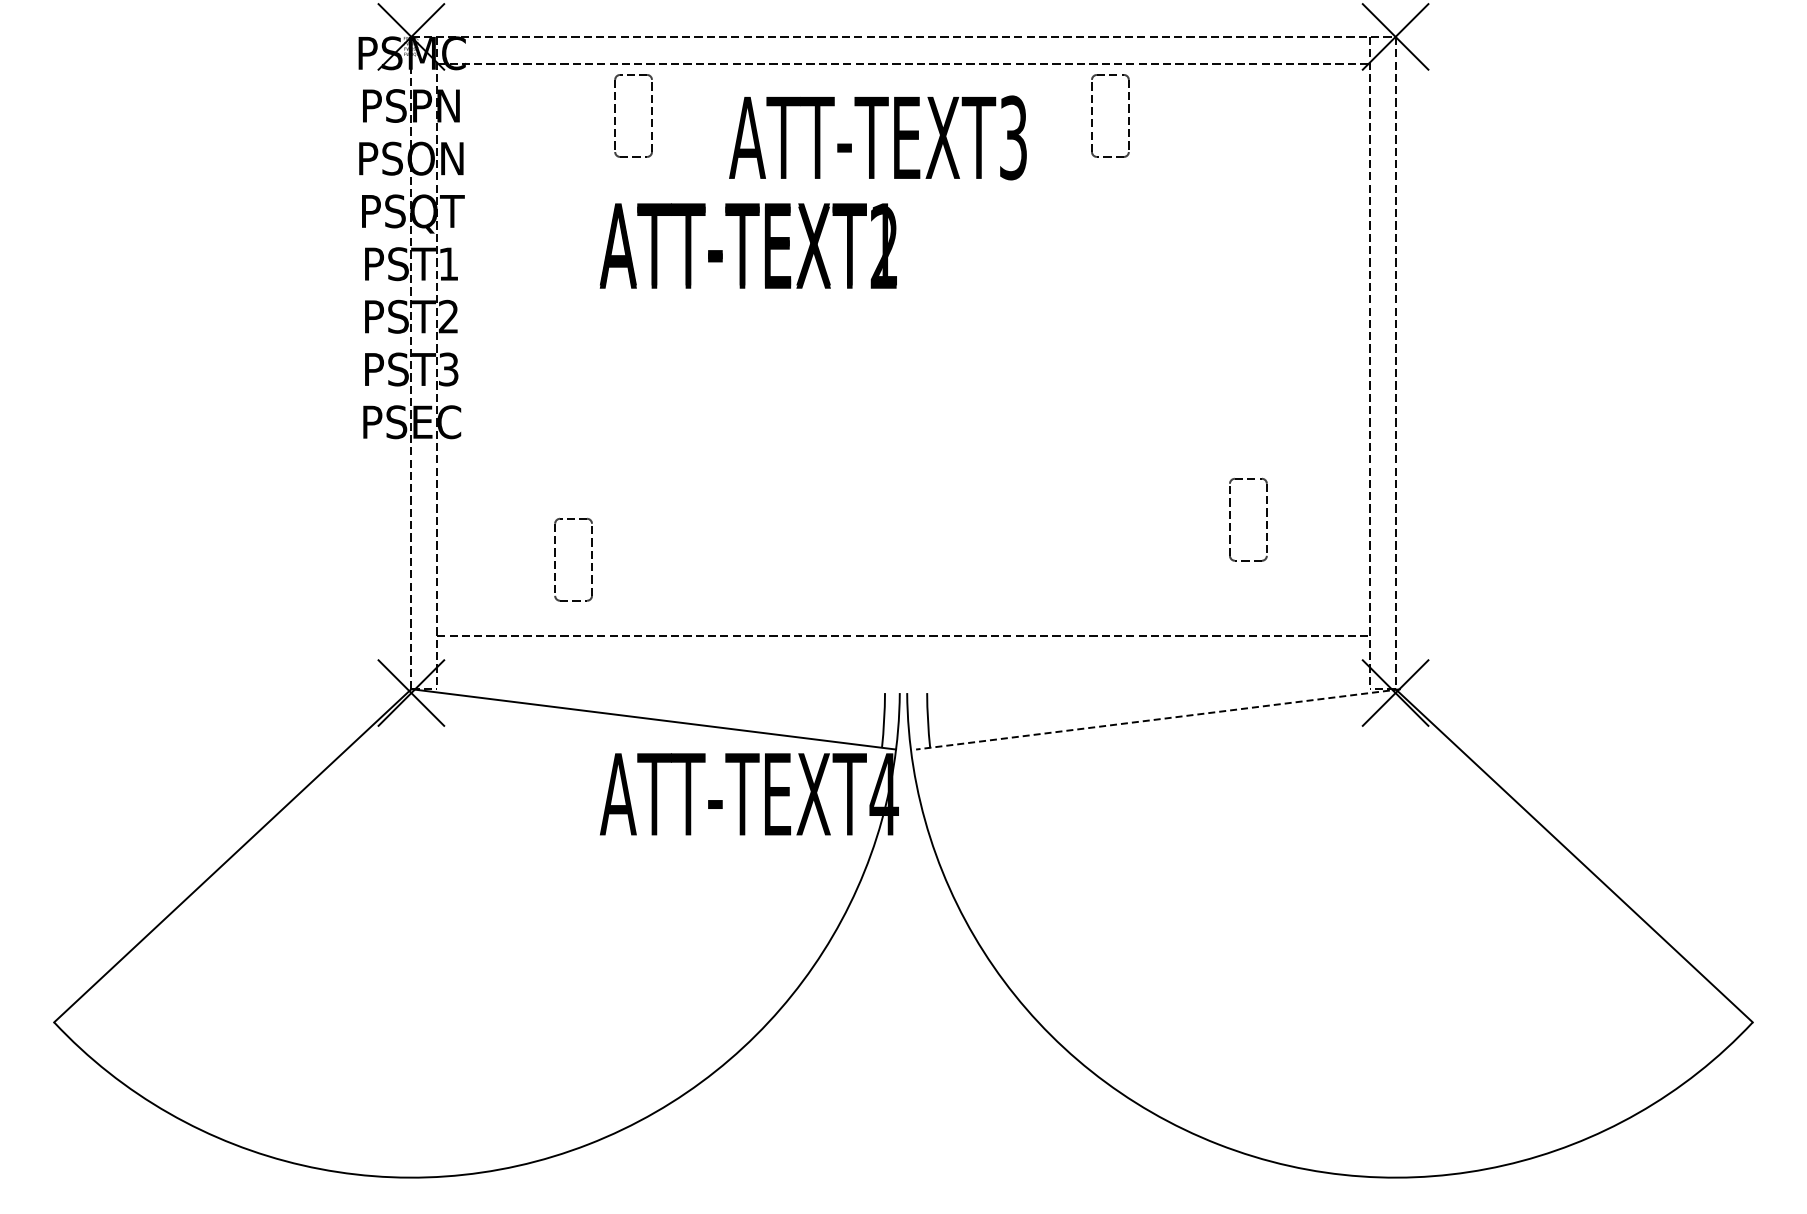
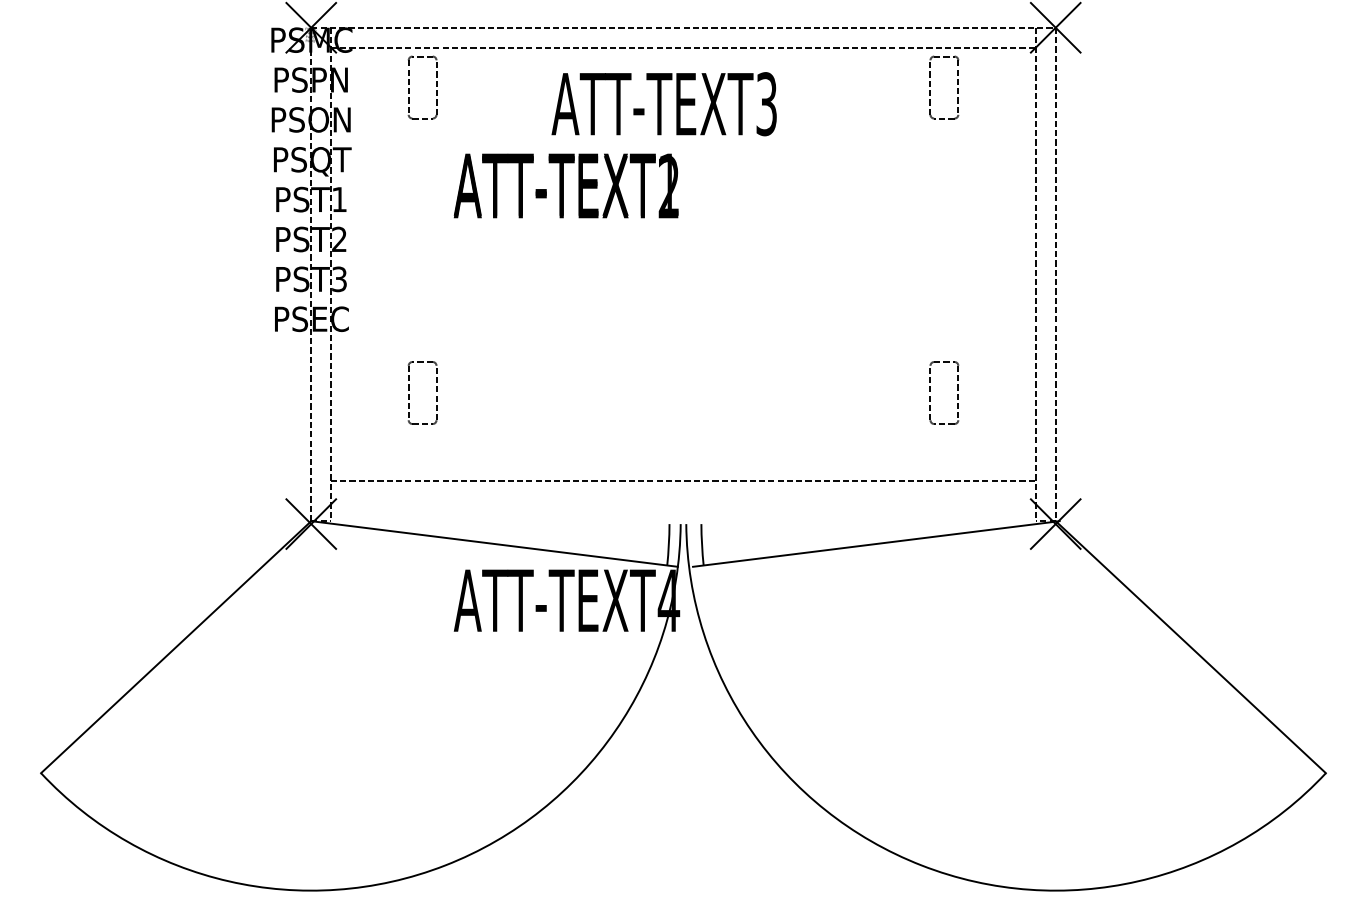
part: (651, 114) -> (436, 86), moved
part: (1092, 114) -> (930, 86), moved
part: (591, 558) -> (436, 392), moved
line: (1157, 719) -> (875, 544), dashed -> solid

